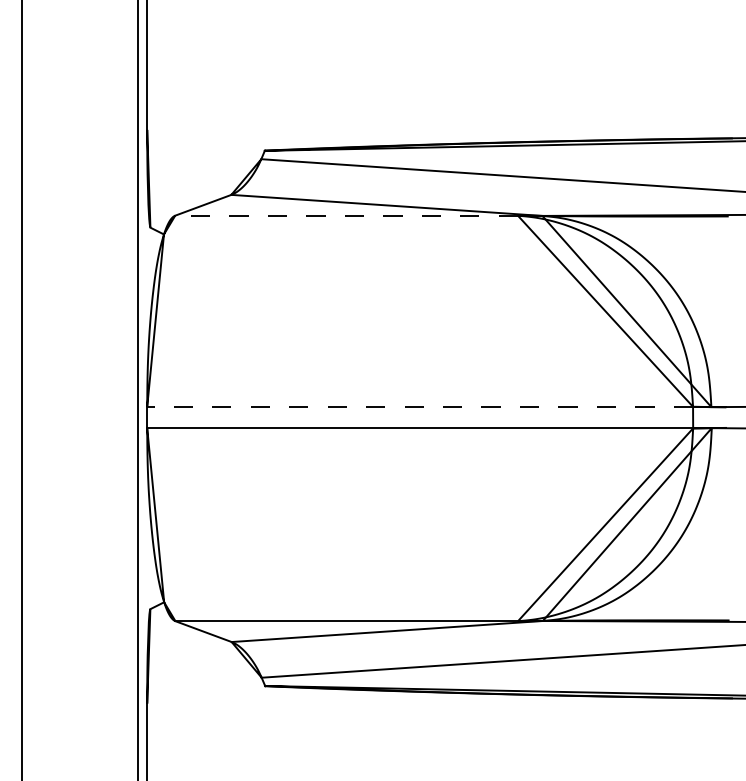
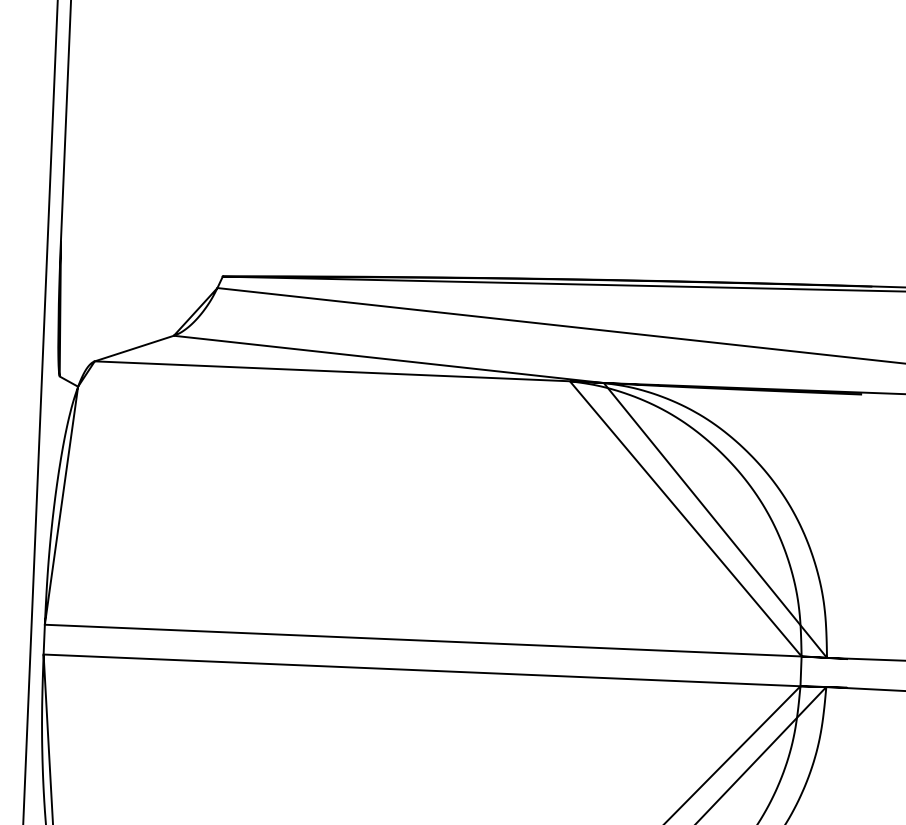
line: (346, 215) -> (332, 371), dashed -> solid
line: (420, 406) -> (423, 640), dashed -> solid

